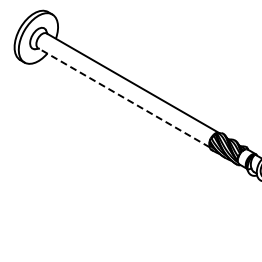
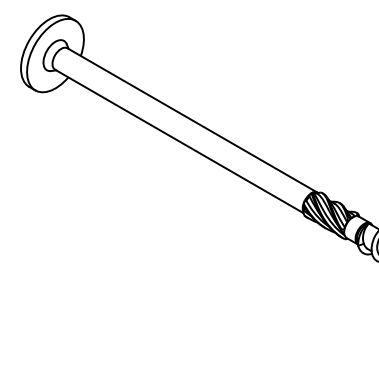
line: (123, 97) -> (178, 141), dashed -> solid

